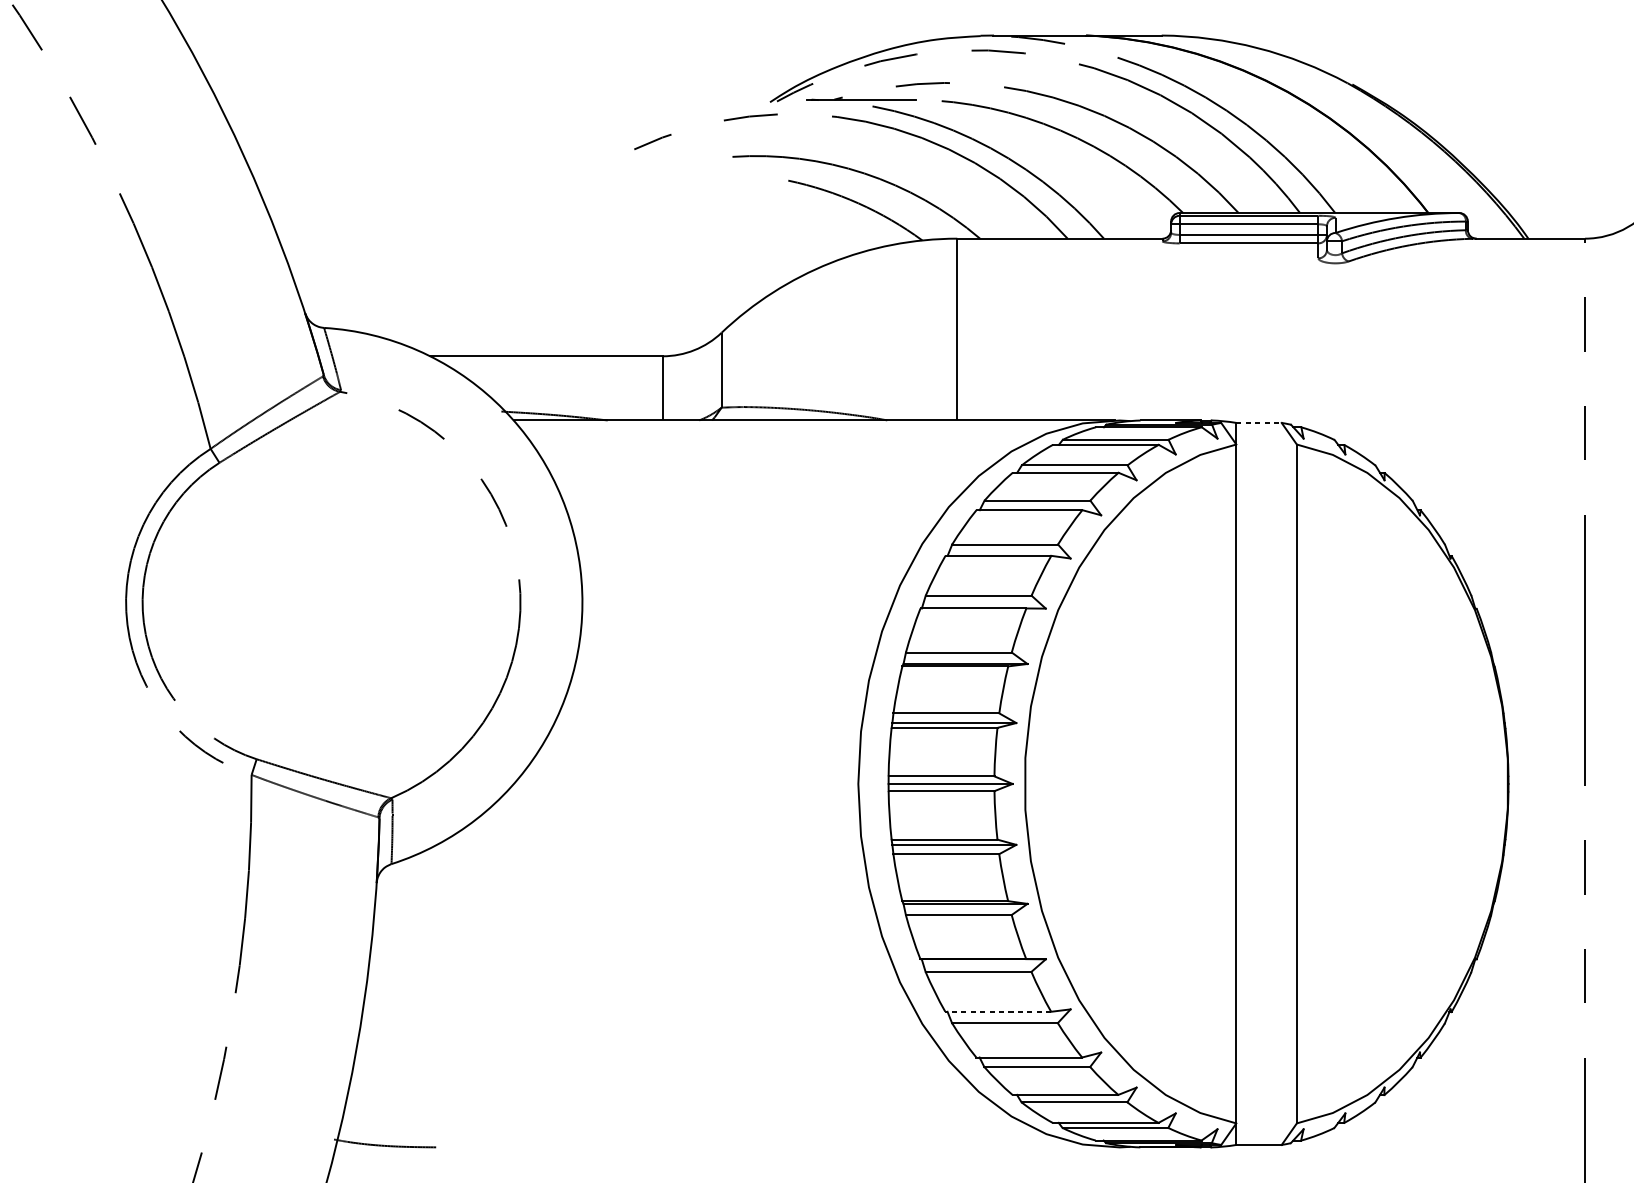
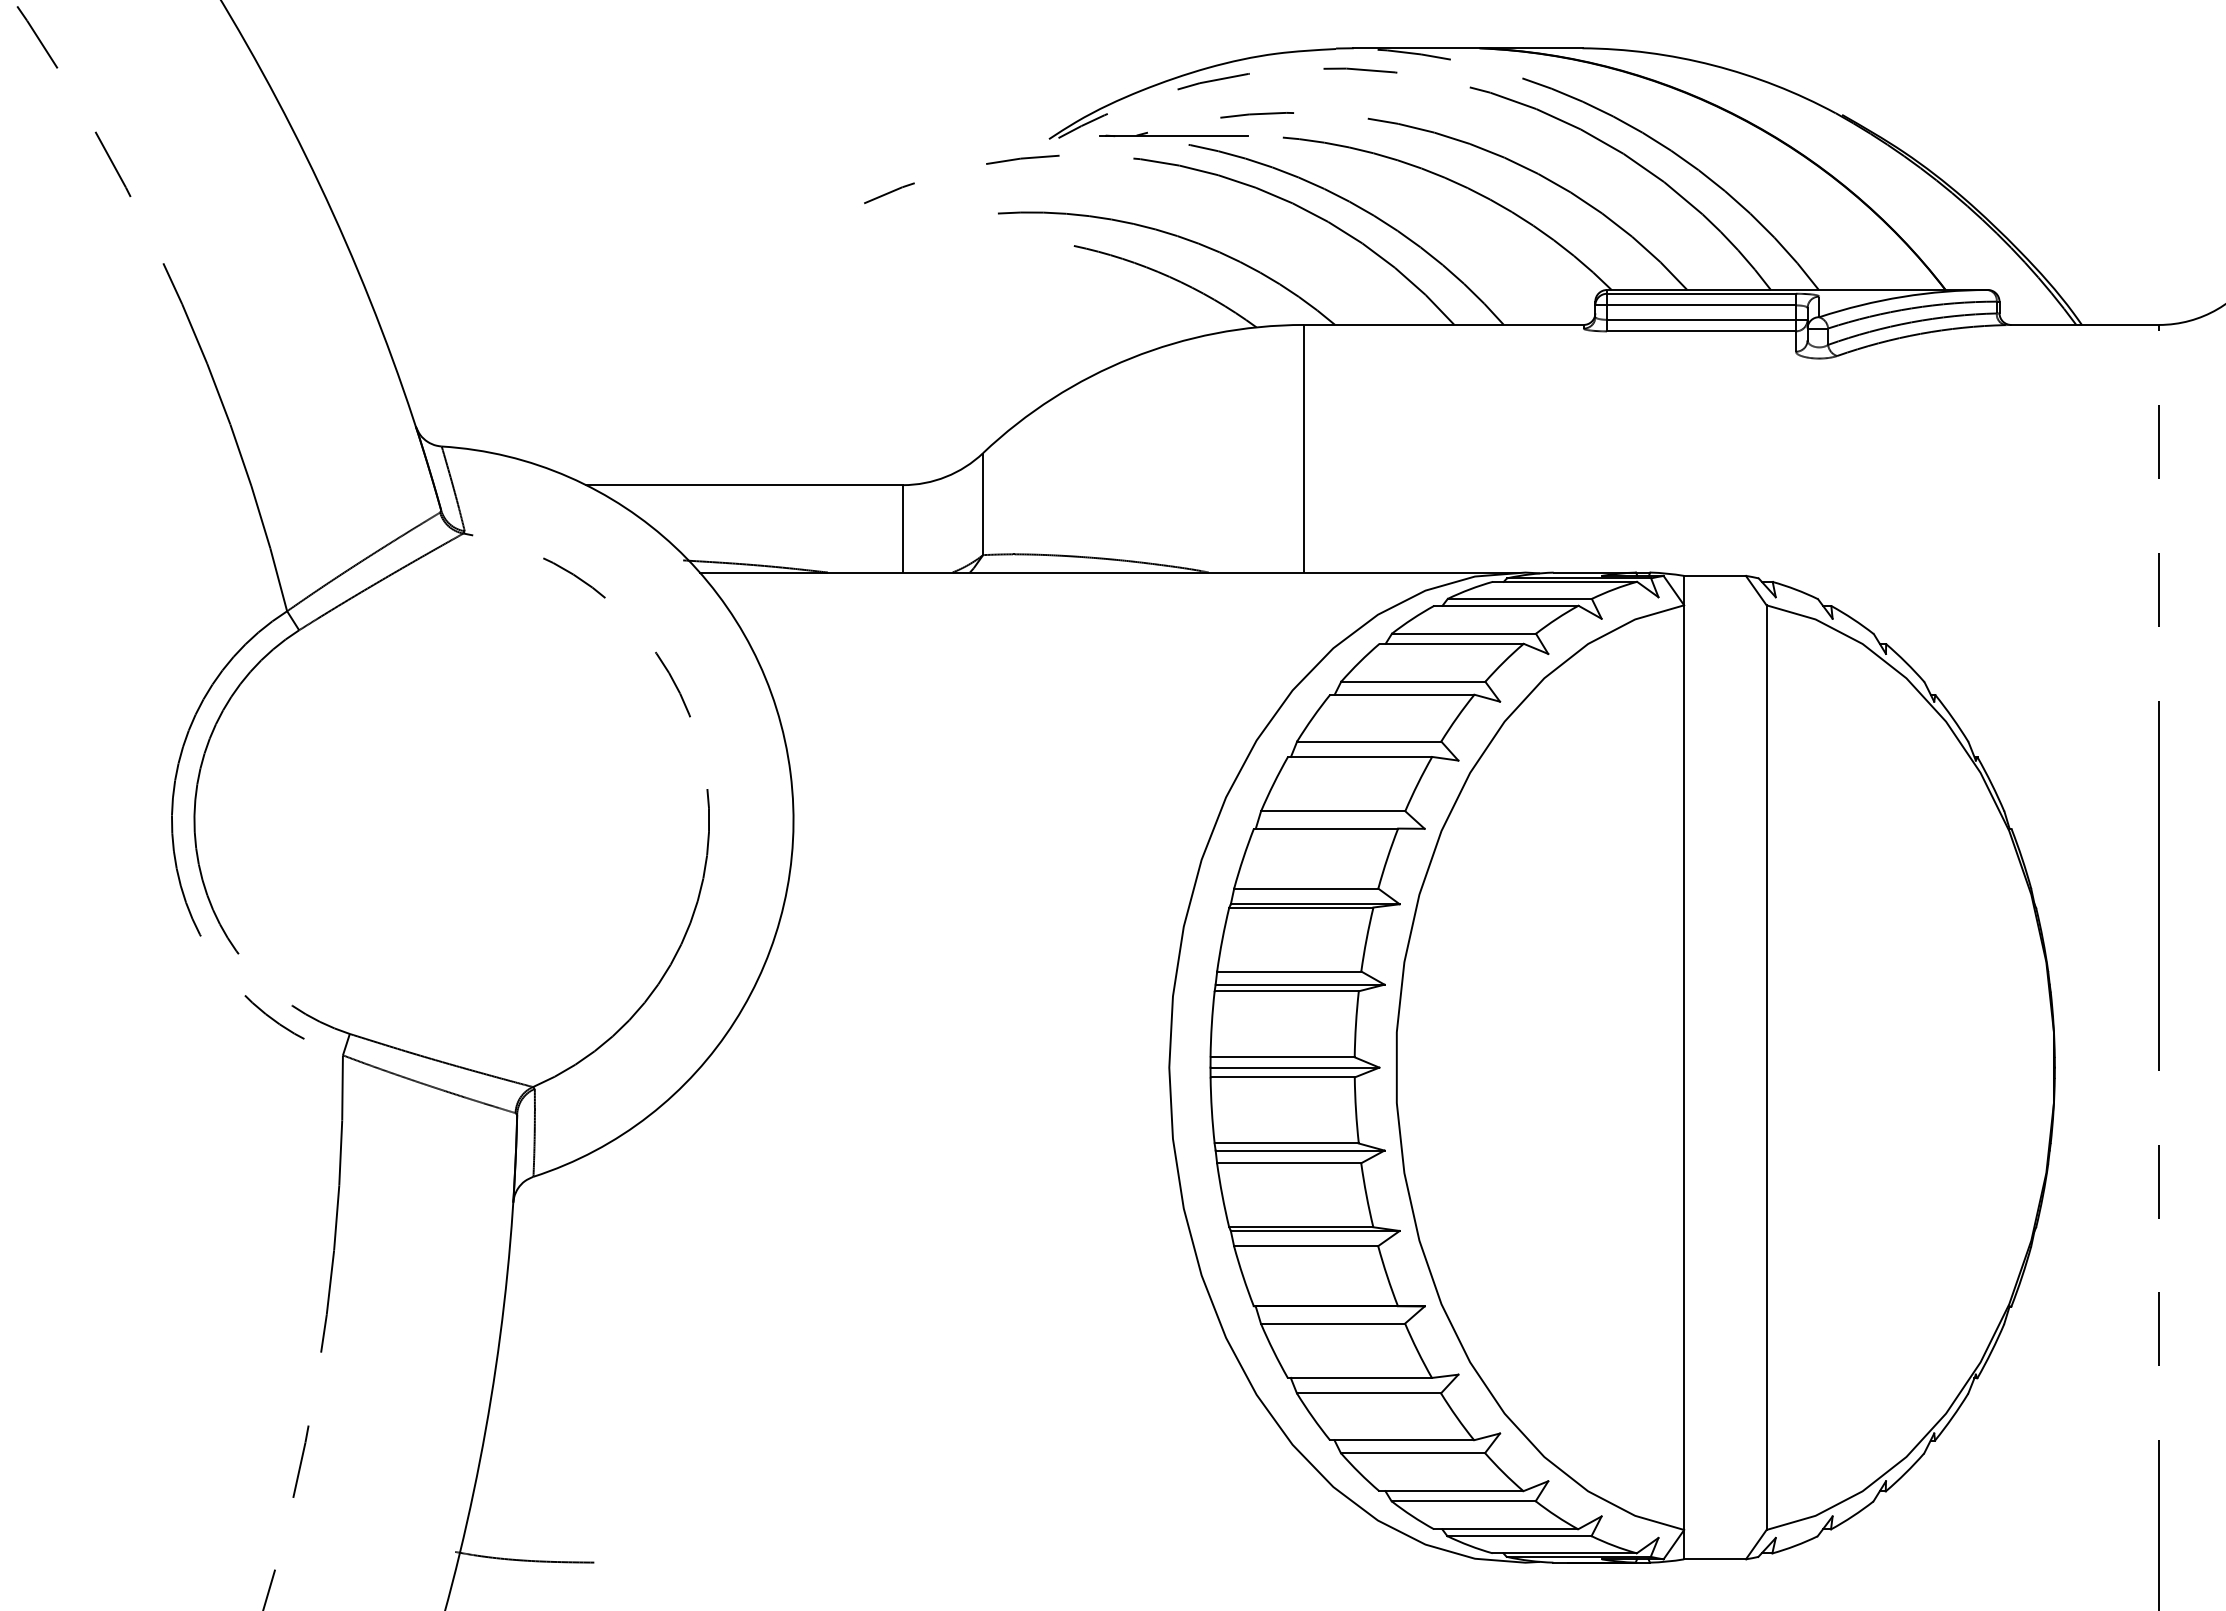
line: (1259, 422) -> (1715, 575), dashed -> solid
line: (997, 1011) -> (1359, 1377), dashed -> solid

